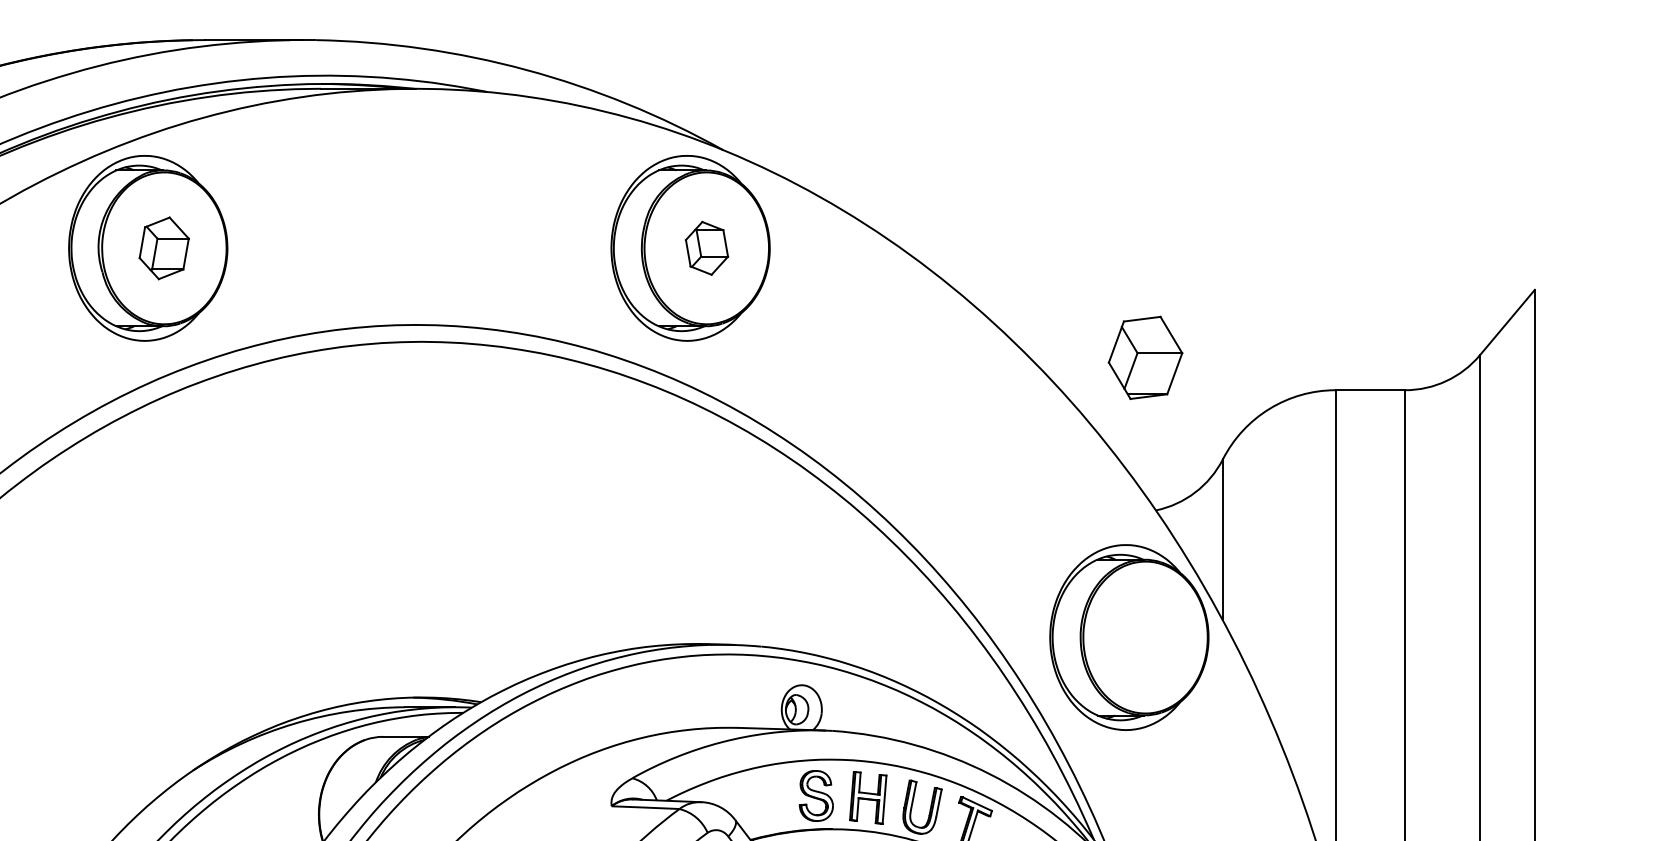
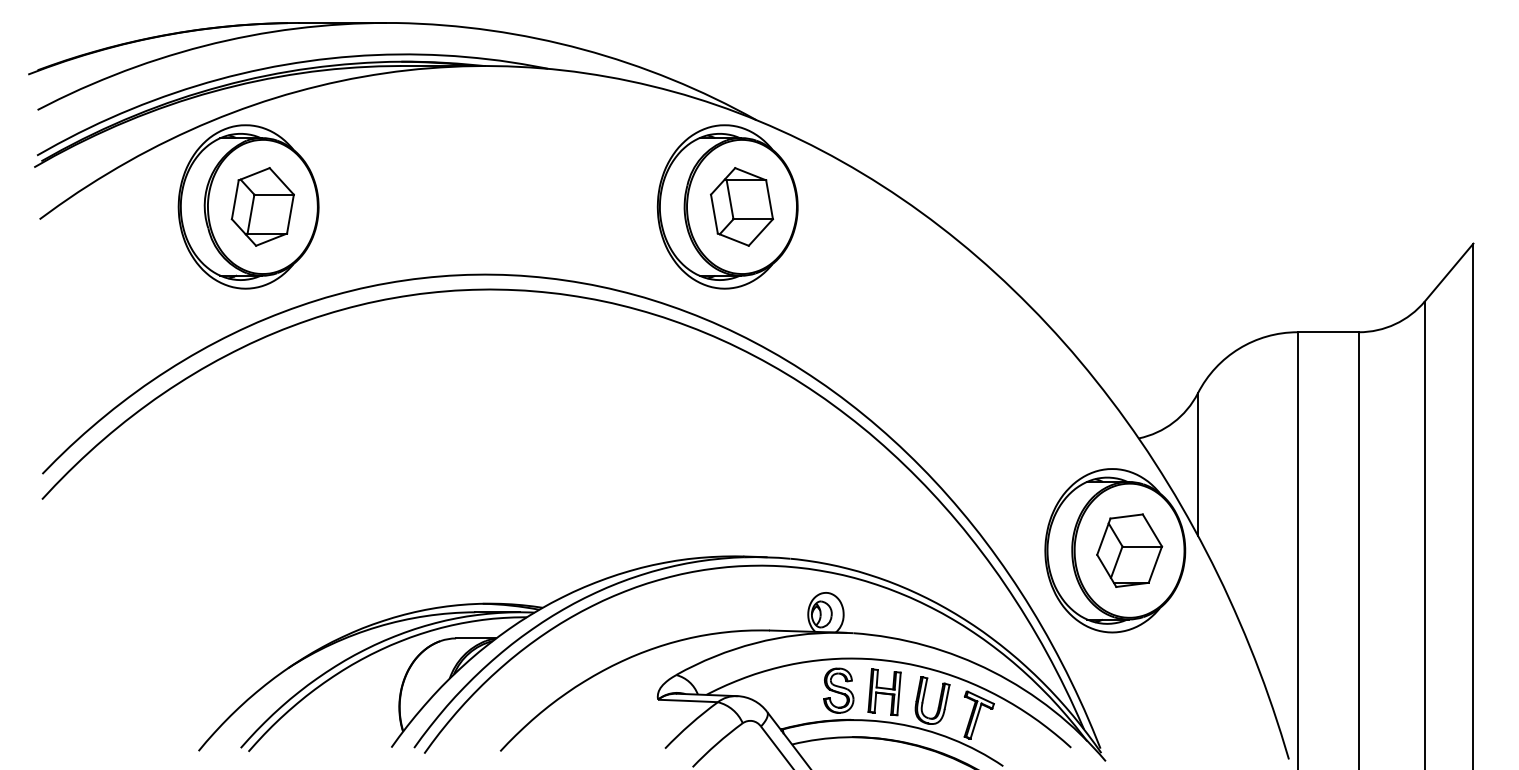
part: (163, 247) -> (262, 206), size x1.43
part: (707, 247) -> (742, 206), size x1.67
part: (1145, 357) -> (1129, 550), moved

